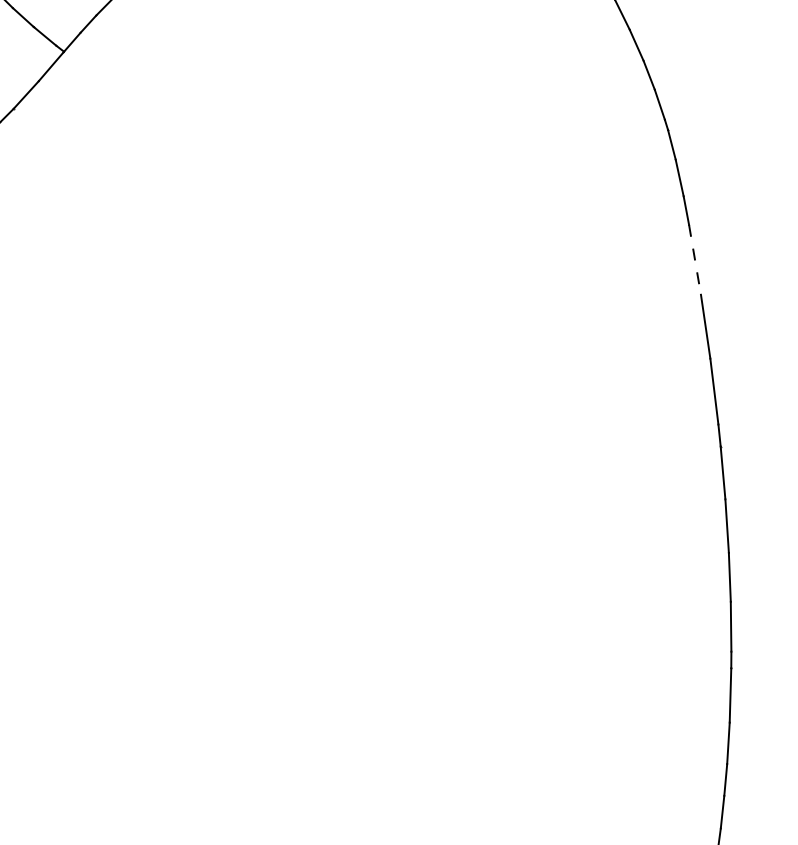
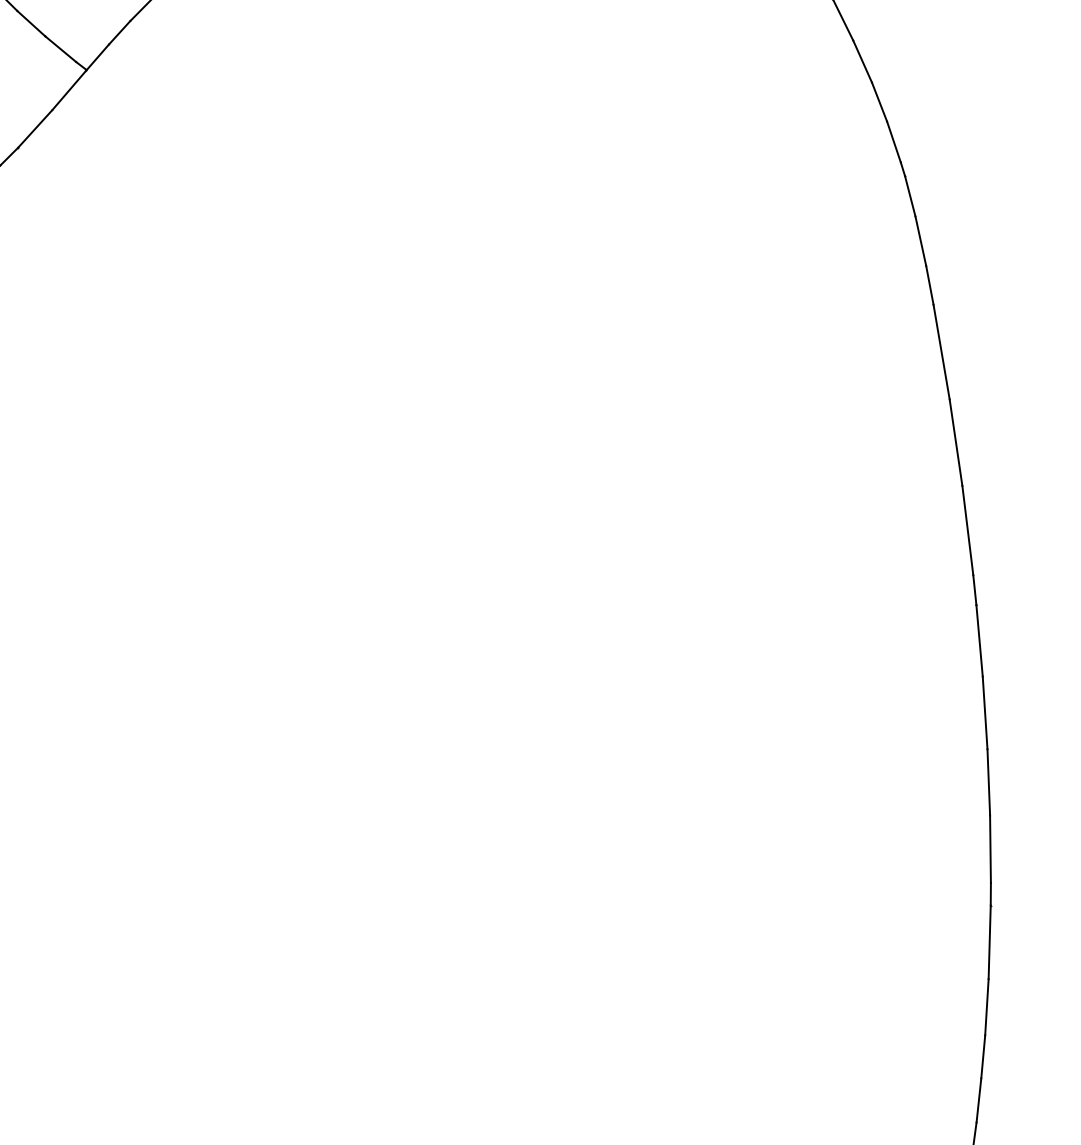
line: (695, 260) -> (942, 352), dashed -> solid

